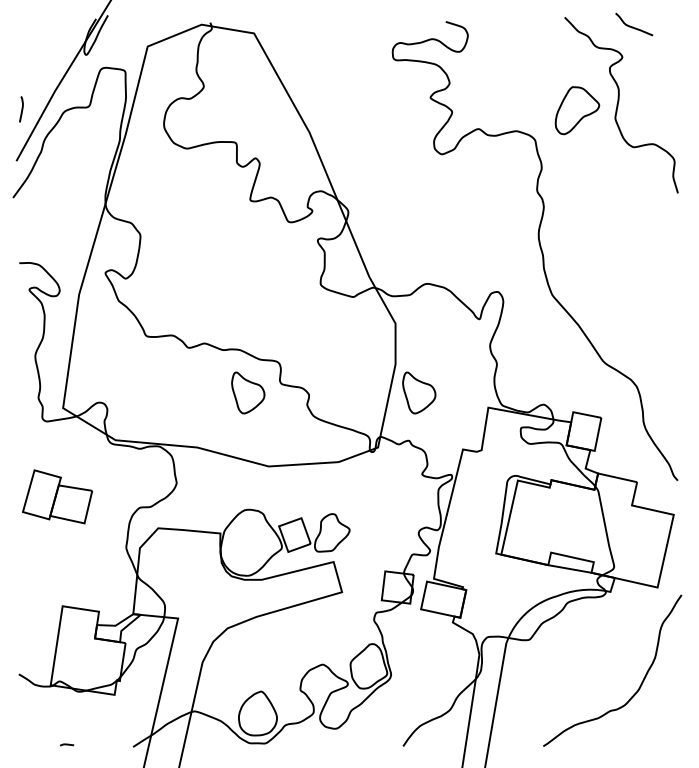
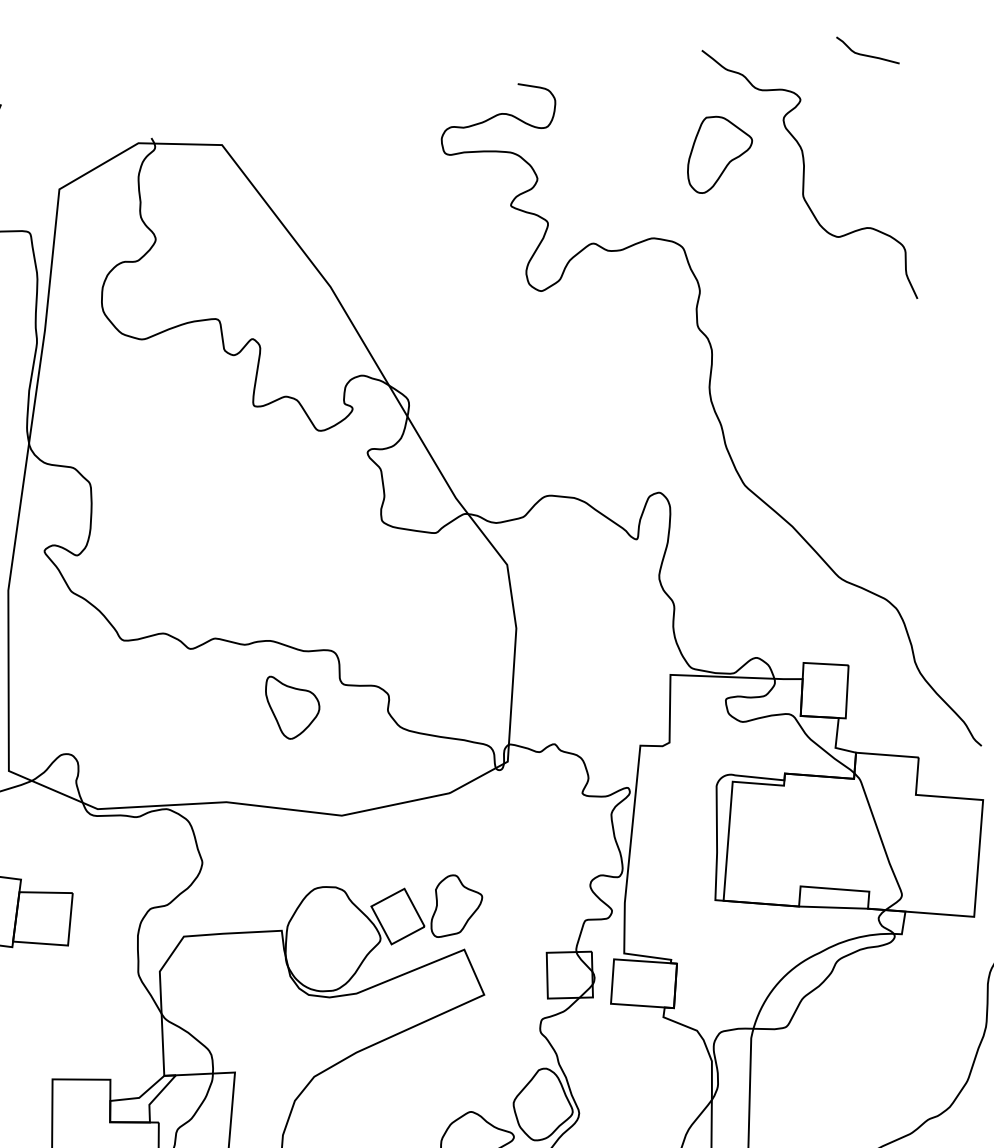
curve: (633, 26) -> (867, 53), moved
part: (577, 110) -> (719, 152), moved
part: (419, 392) -> (559, 666), removed

